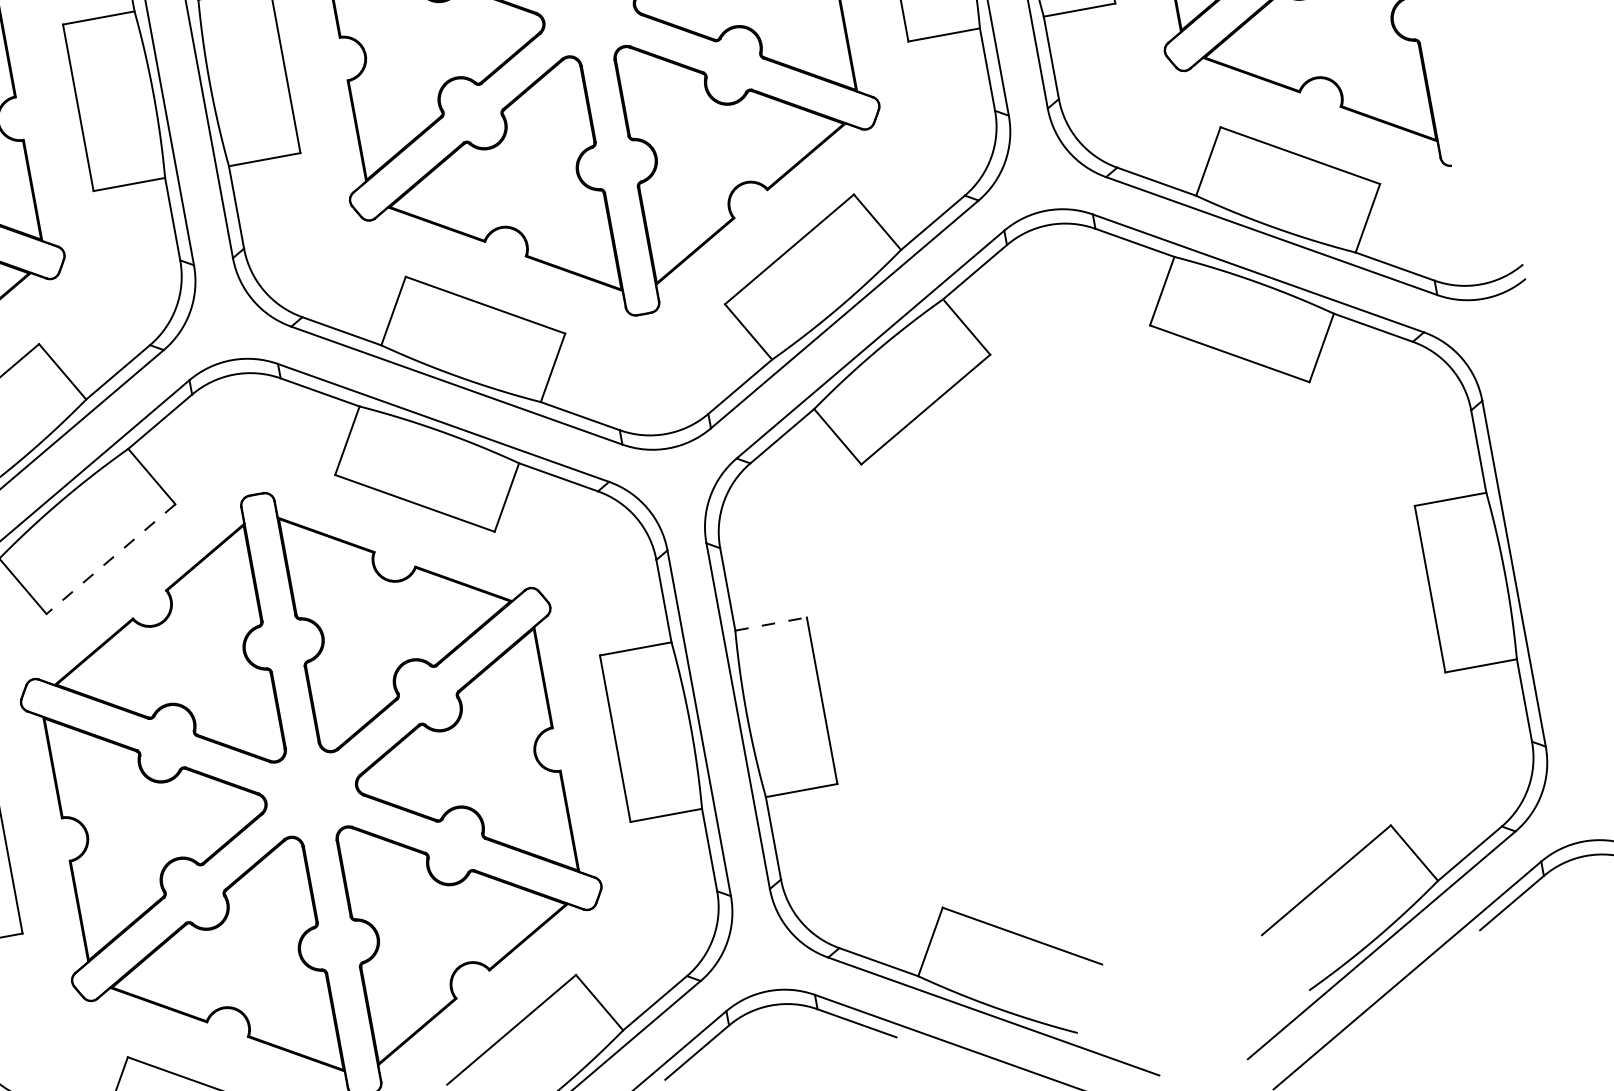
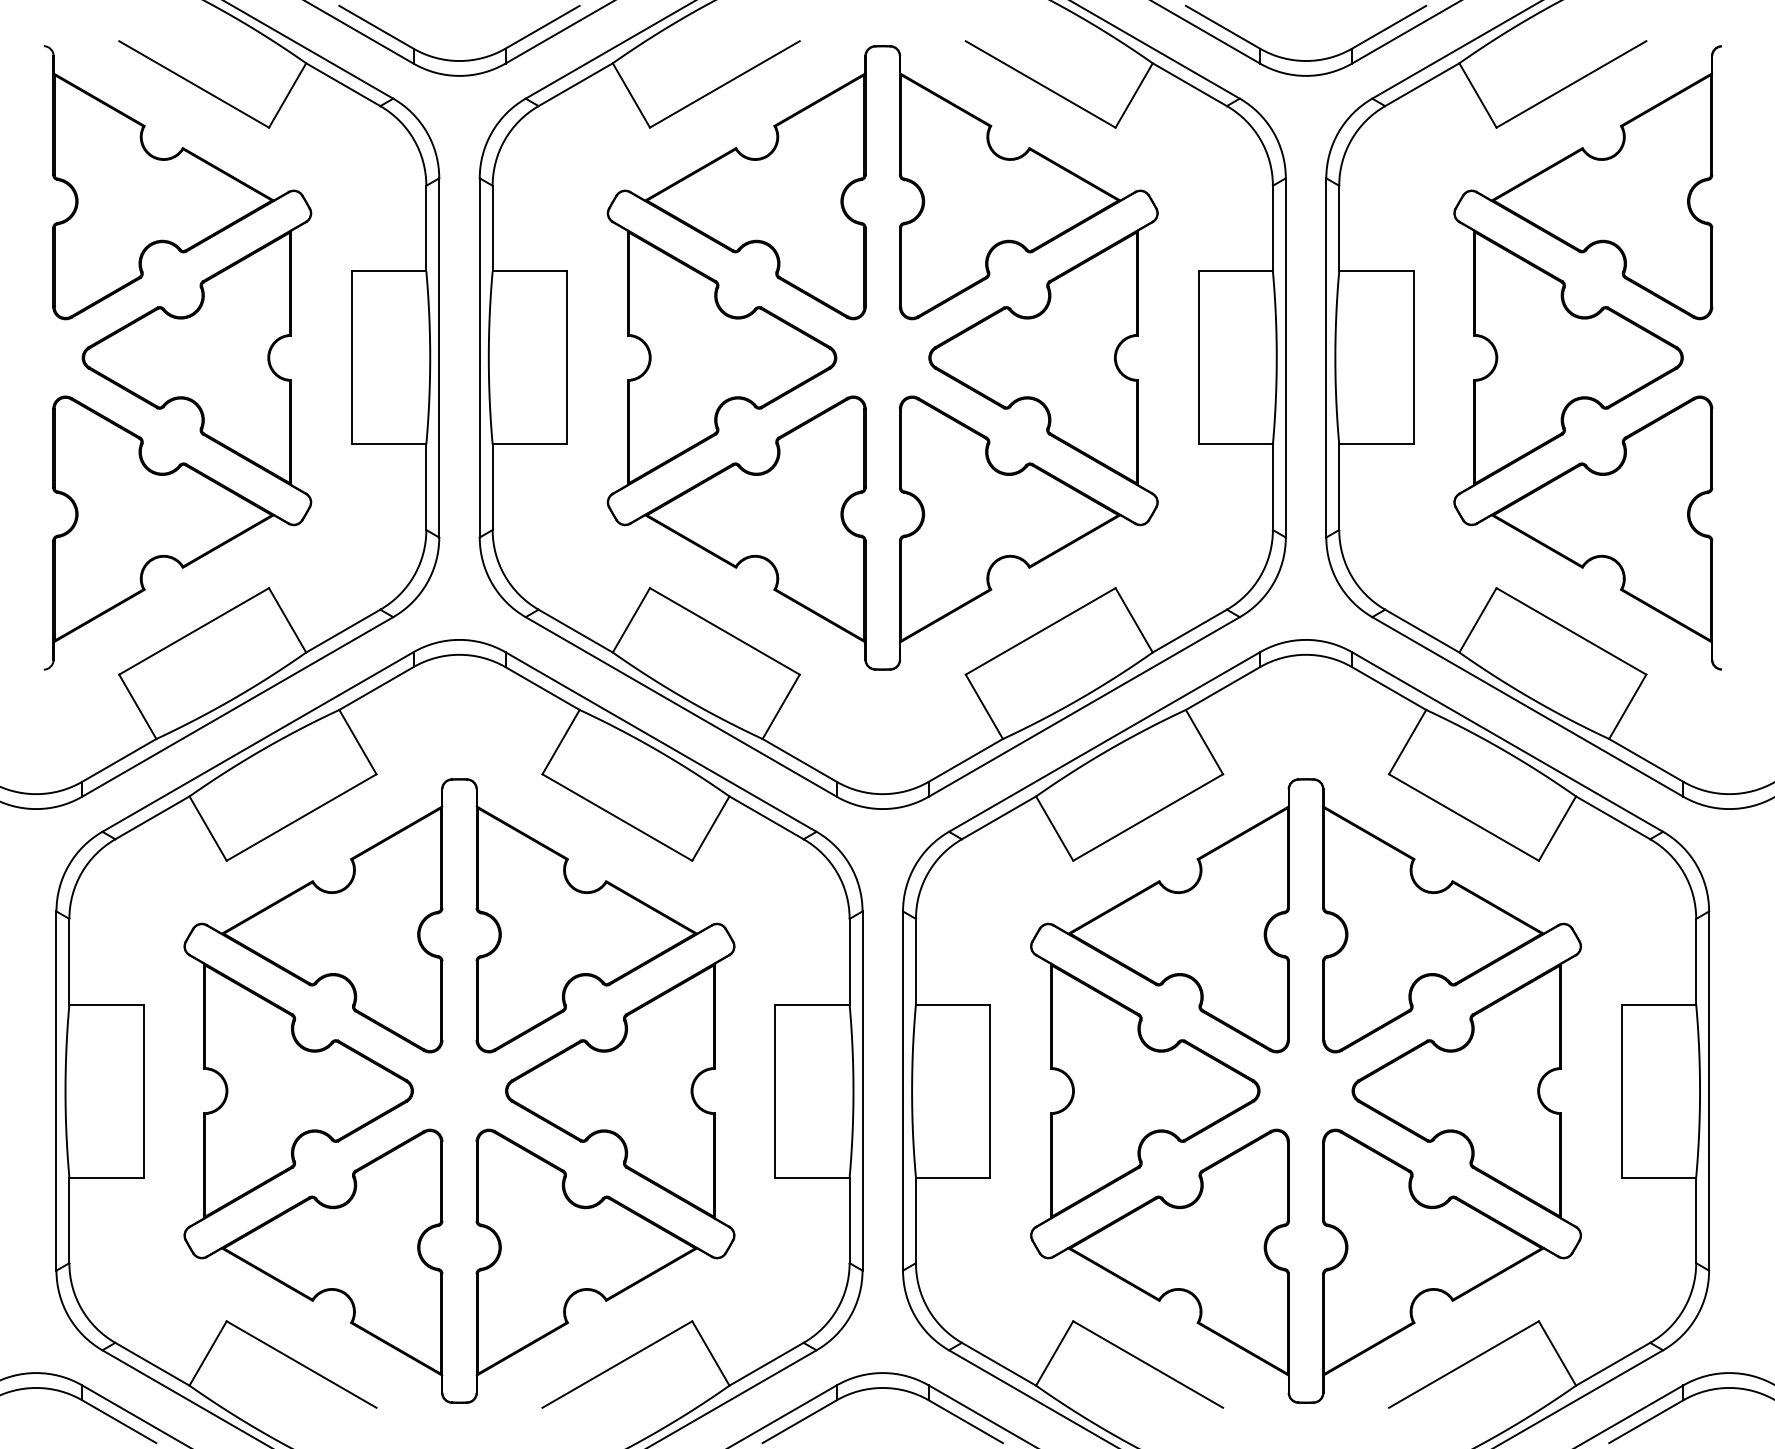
line: (110, 559) -> (301, 817), dashed -> solid
line: (771, 623) -> (953, 1004), dashed -> solid
part: (1125, 644) -> (1305, 1090), added

